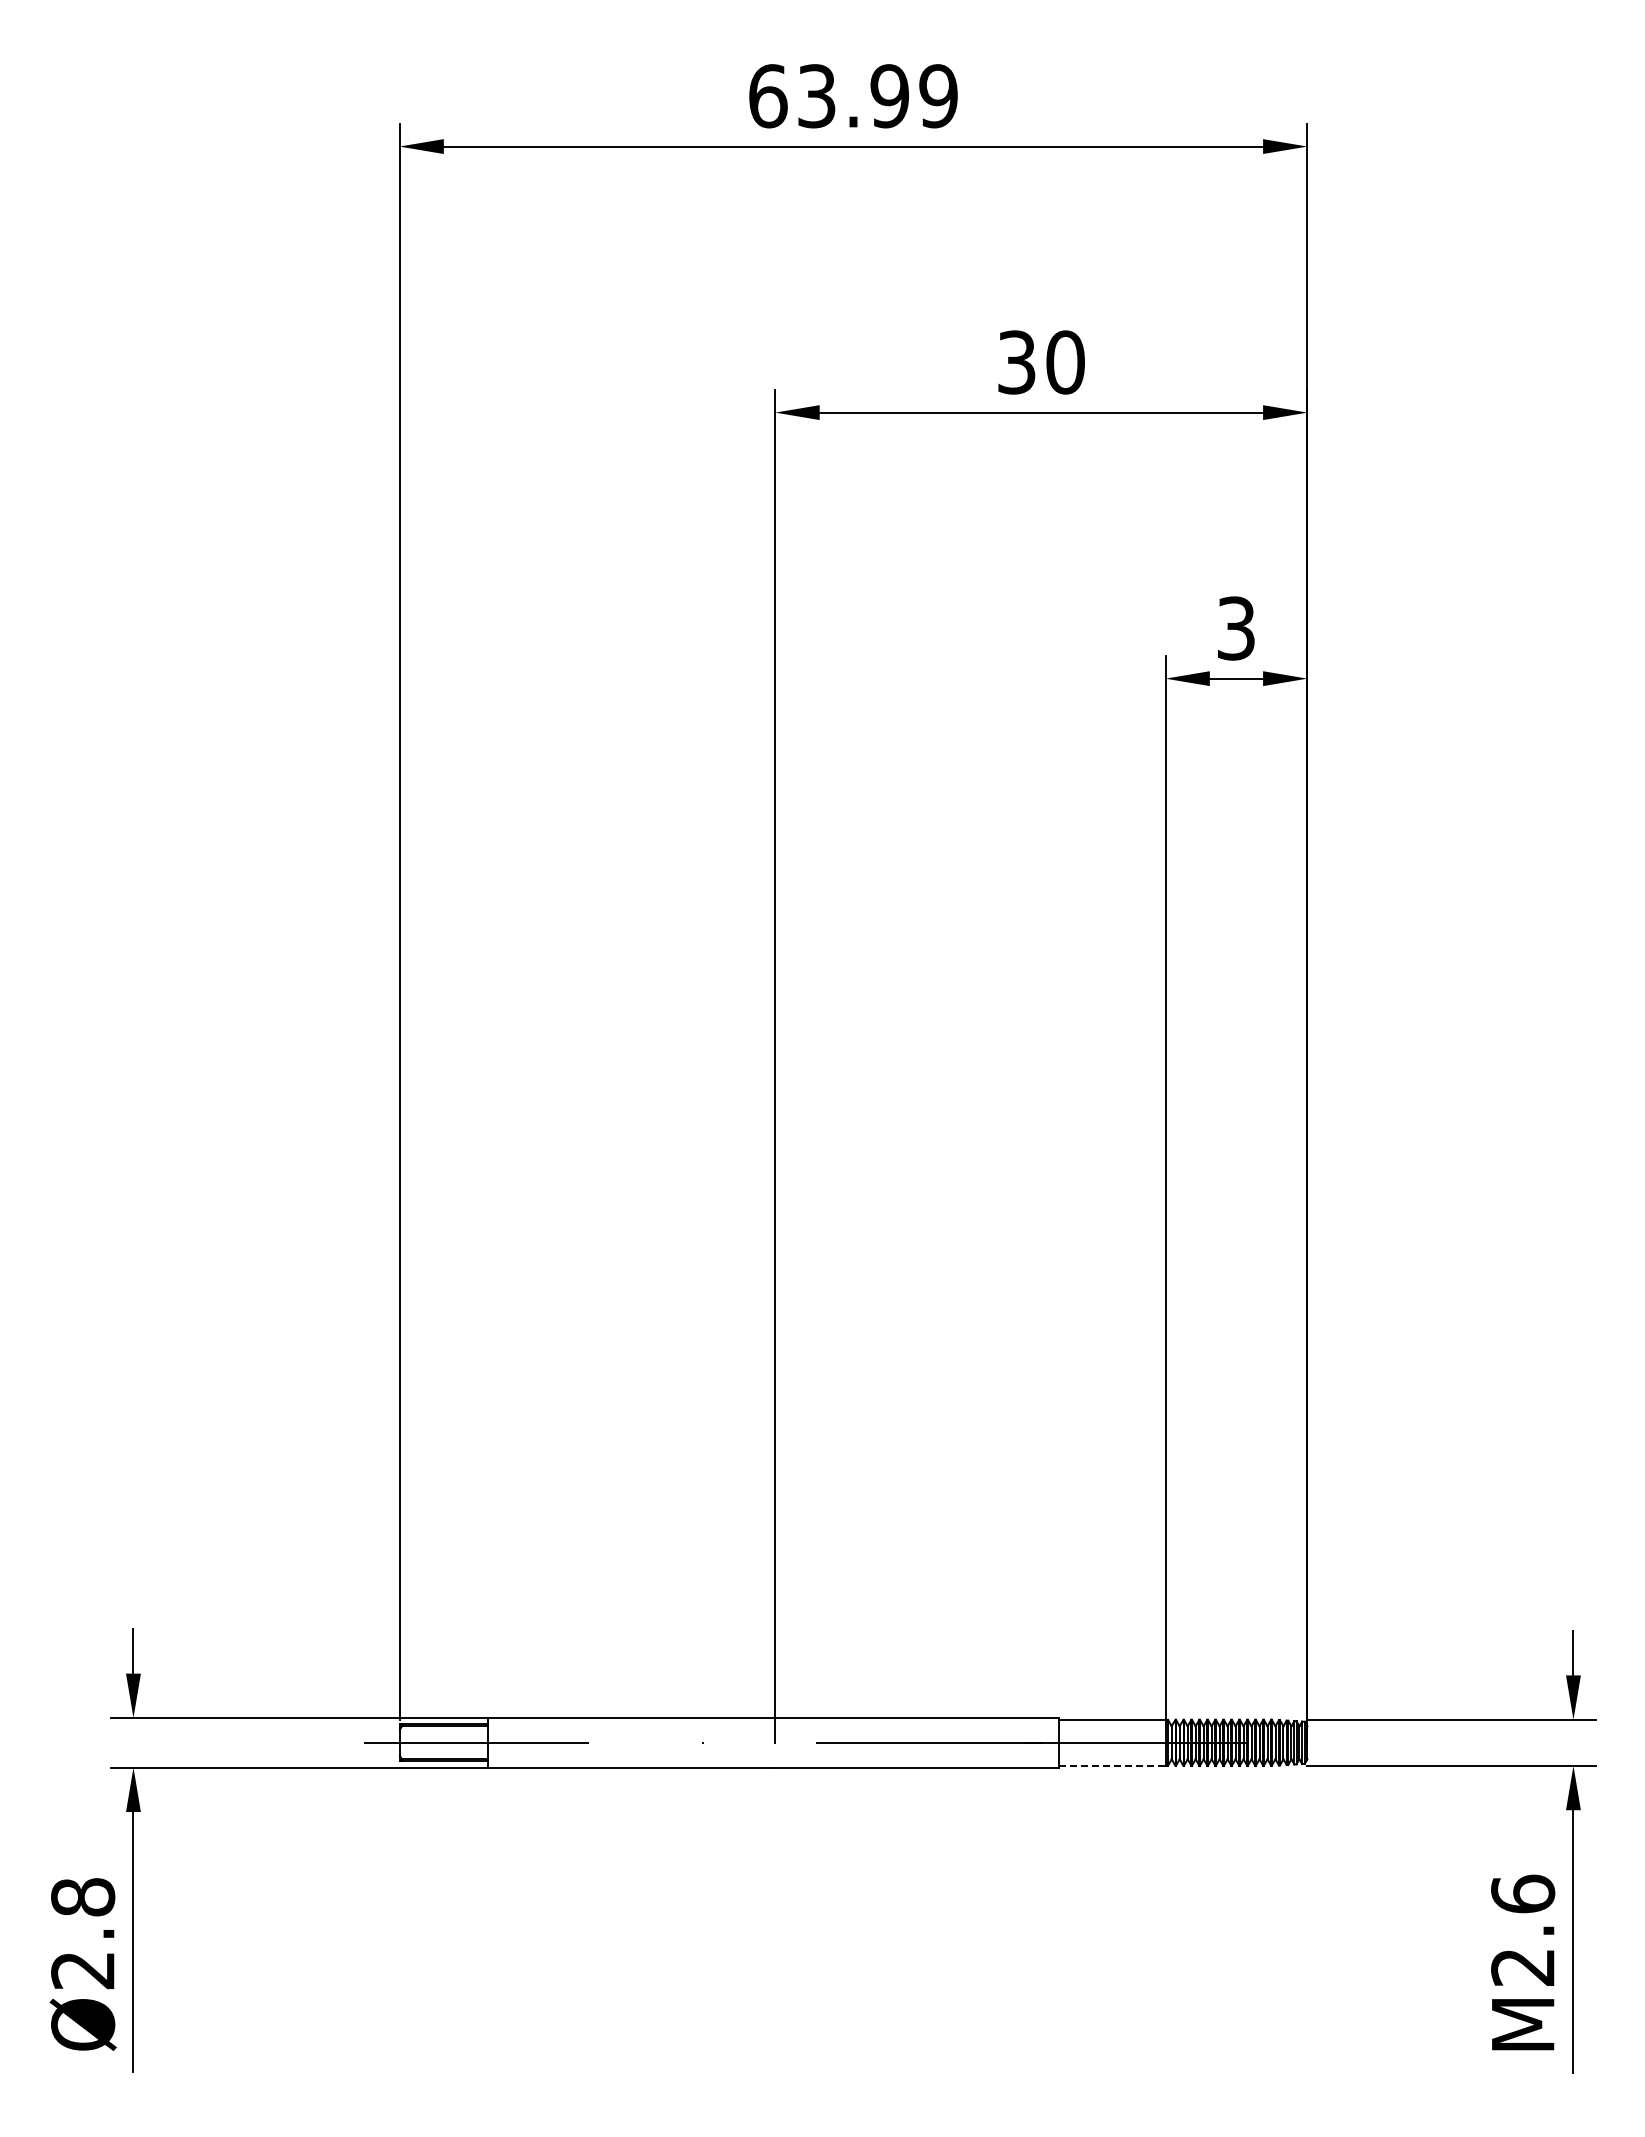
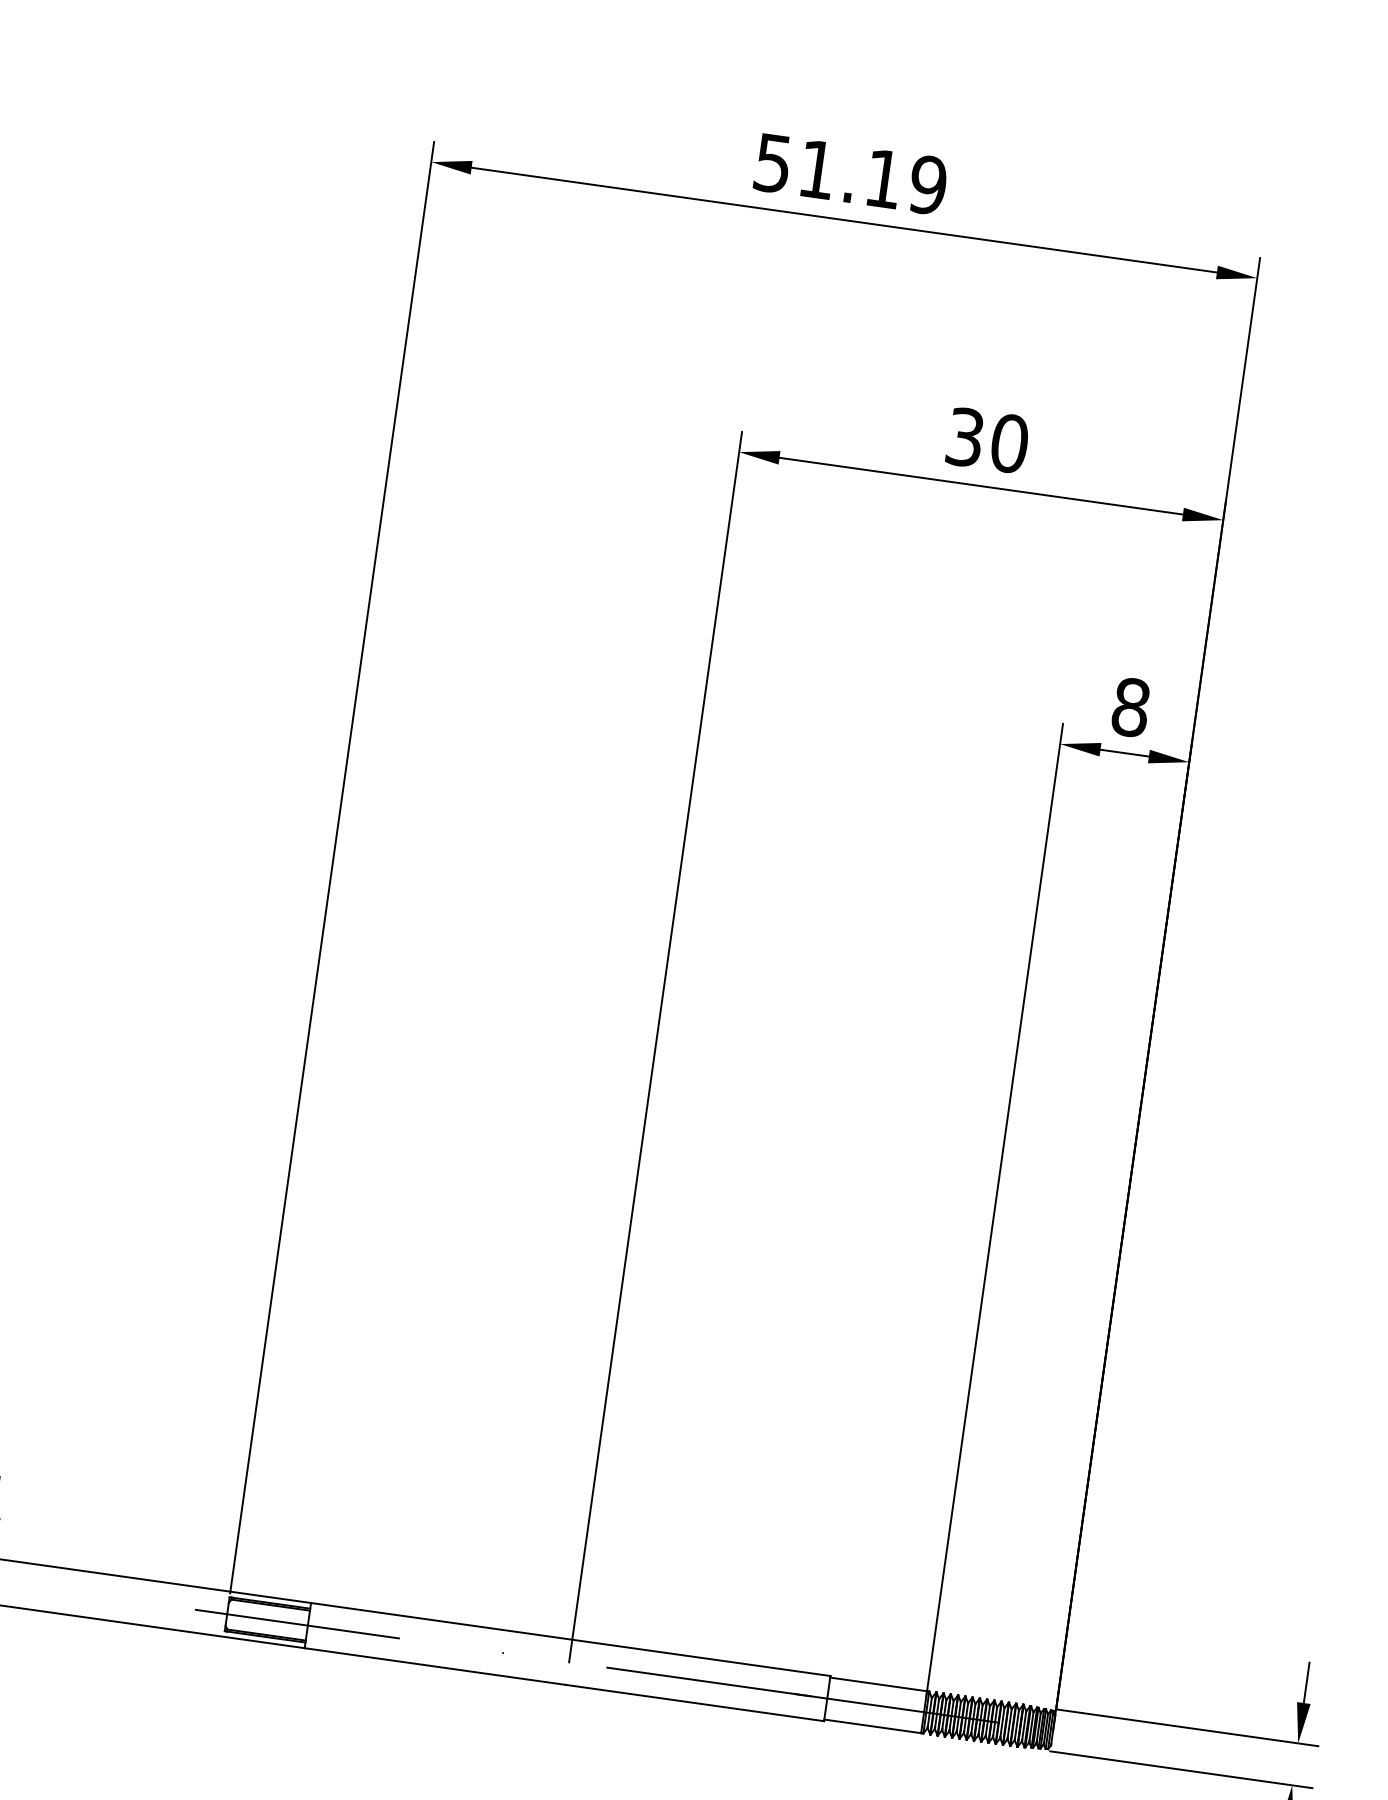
text: (828, 96) -> (827, 171), 63.99 -> 51.19
text: (1236, 628) -> (1131, 707), 3 -> 8
line: (1112, 1765) -> (872, 1726), dashed -> solid

